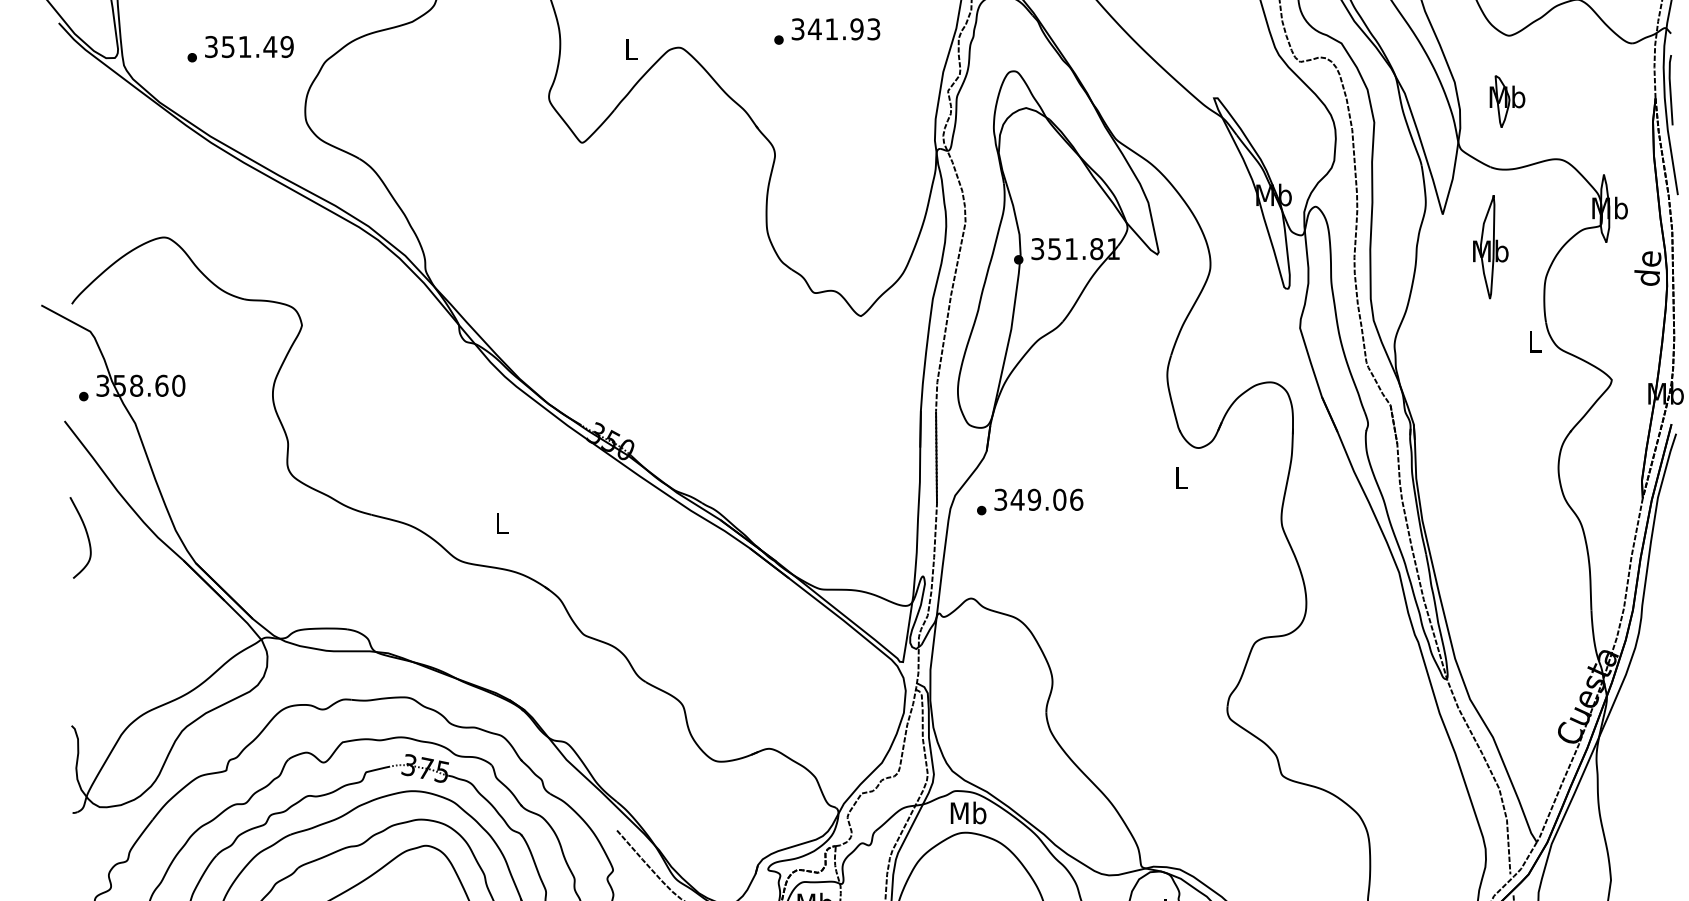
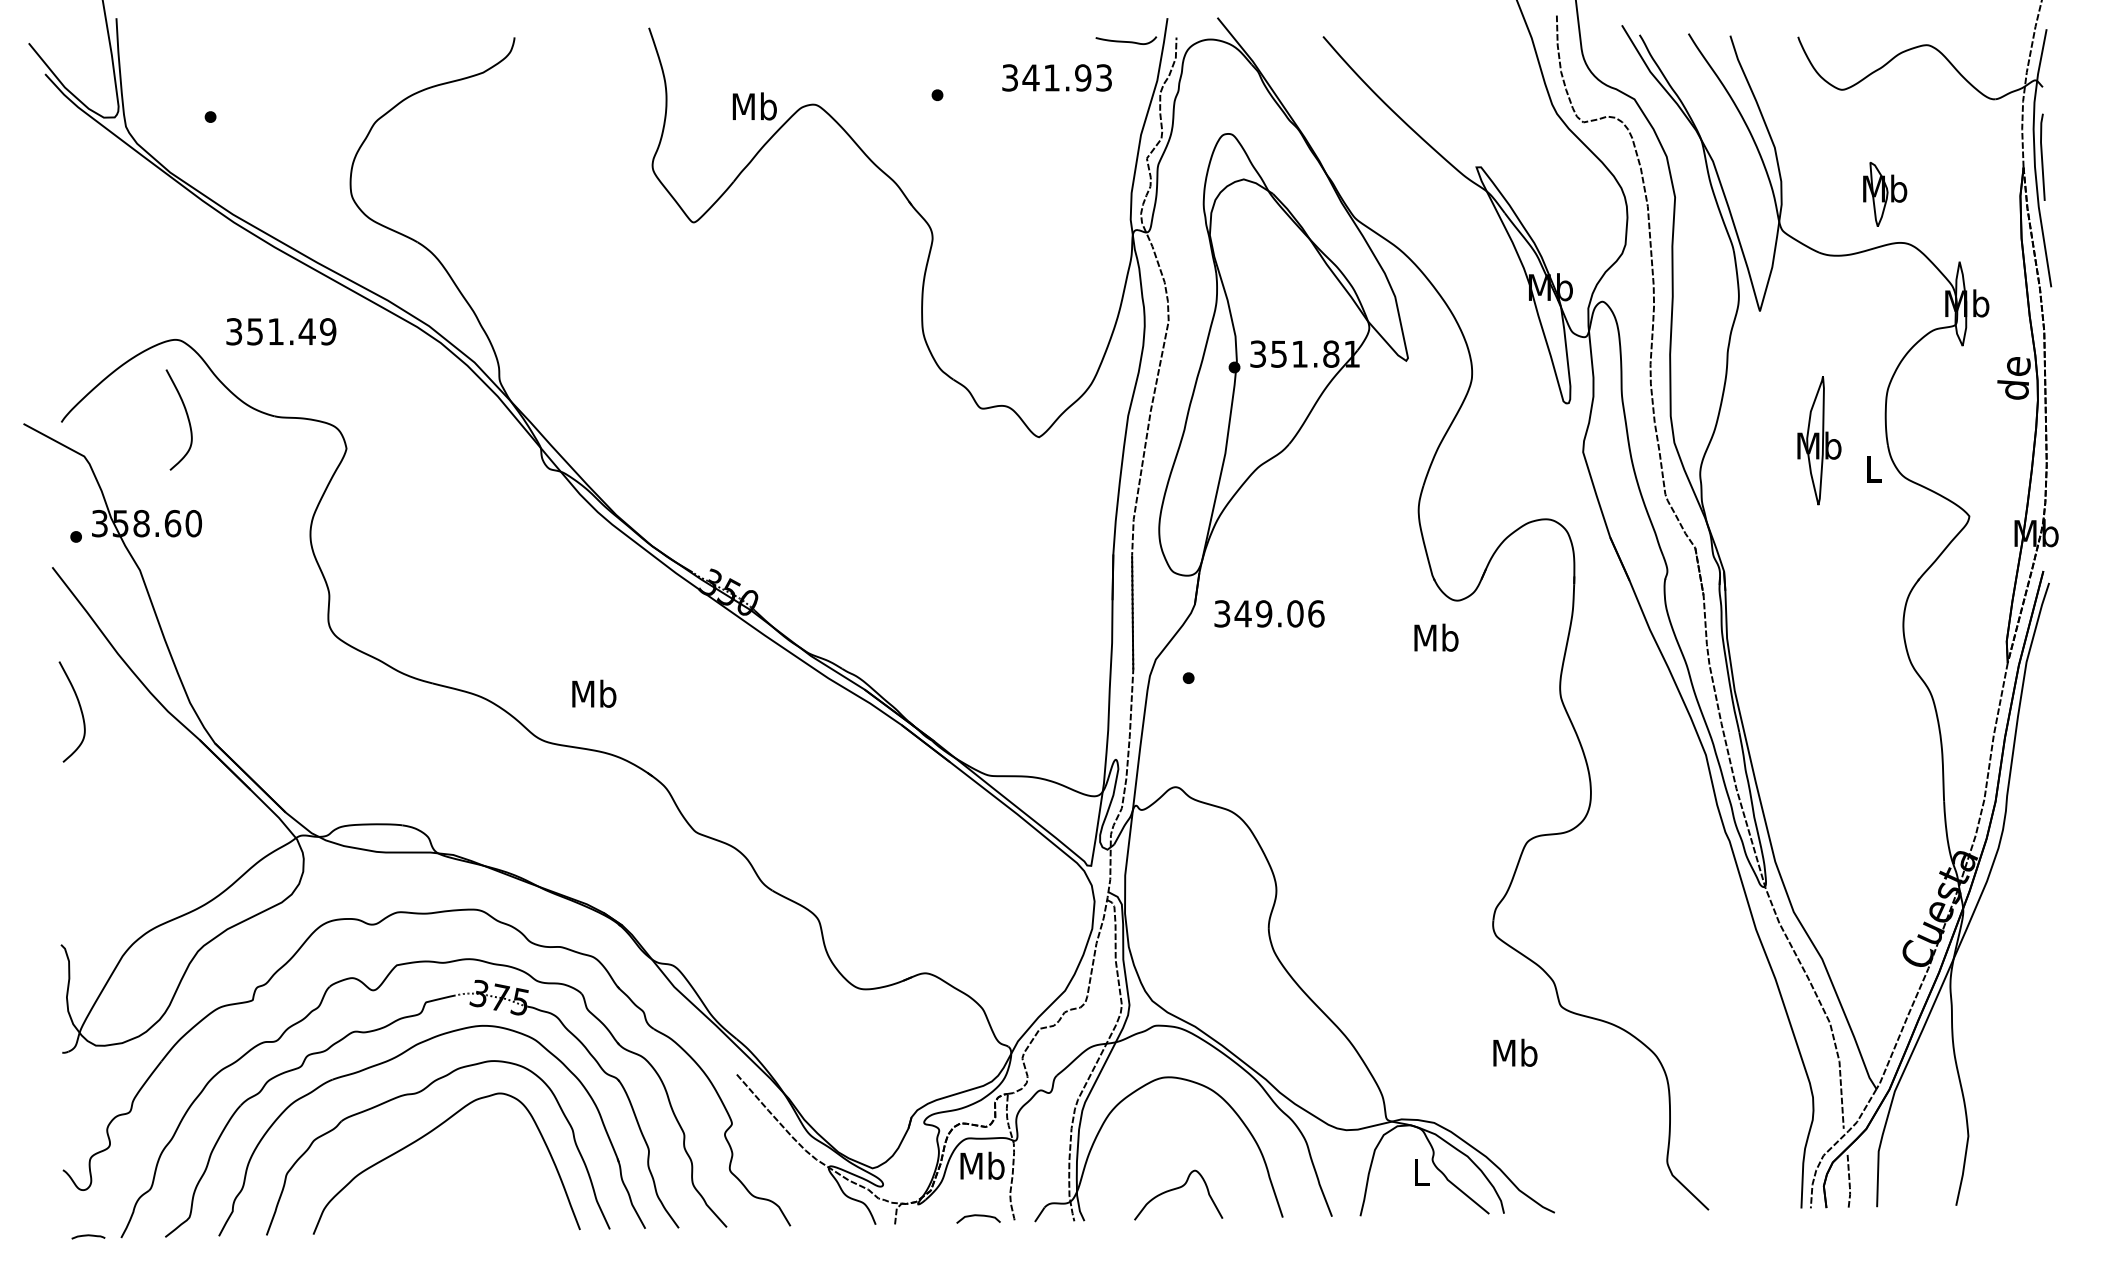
text: (835, 29) -> (1056, 77), moved
text: (249, 46) -> (281, 331), moved
text: (631, 49) -> (754, 106), L -> Mb
part: (1507, 101) -> (1885, 194), moved
part: (1490, 246) -> (1819, 440), moved
curve: (172, 298) -> (186, 415), added
text: (1181, 477) -> (1436, 637), L -> Mb
text: (1038, 499) -> (1269, 613), moved
text: (502, 522) -> (594, 693), L -> Mb
text: (968, 812) -> (1515, 1052), moved

